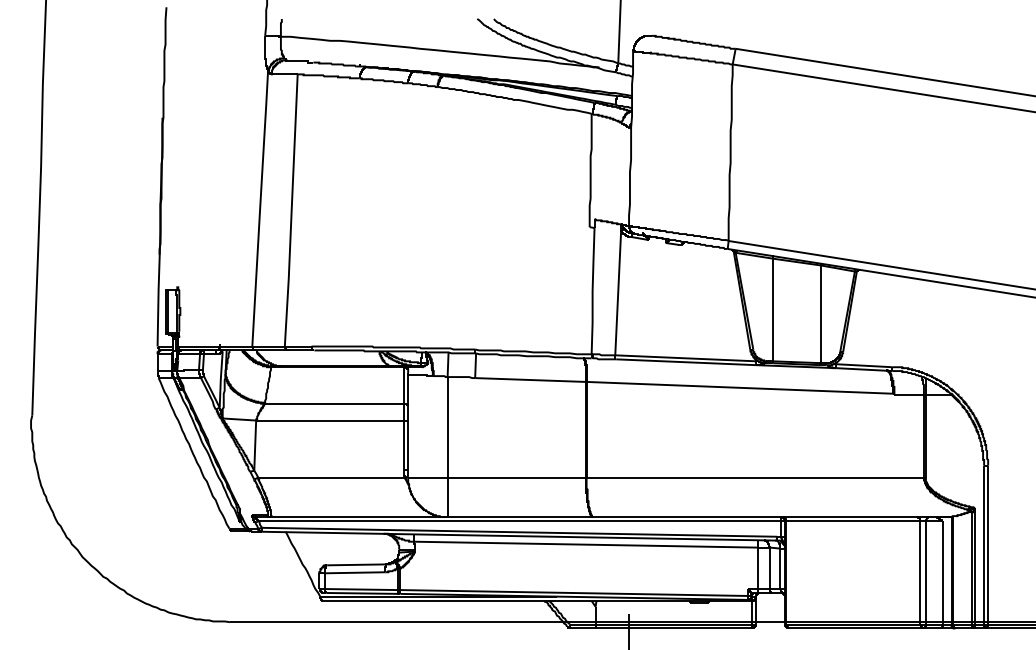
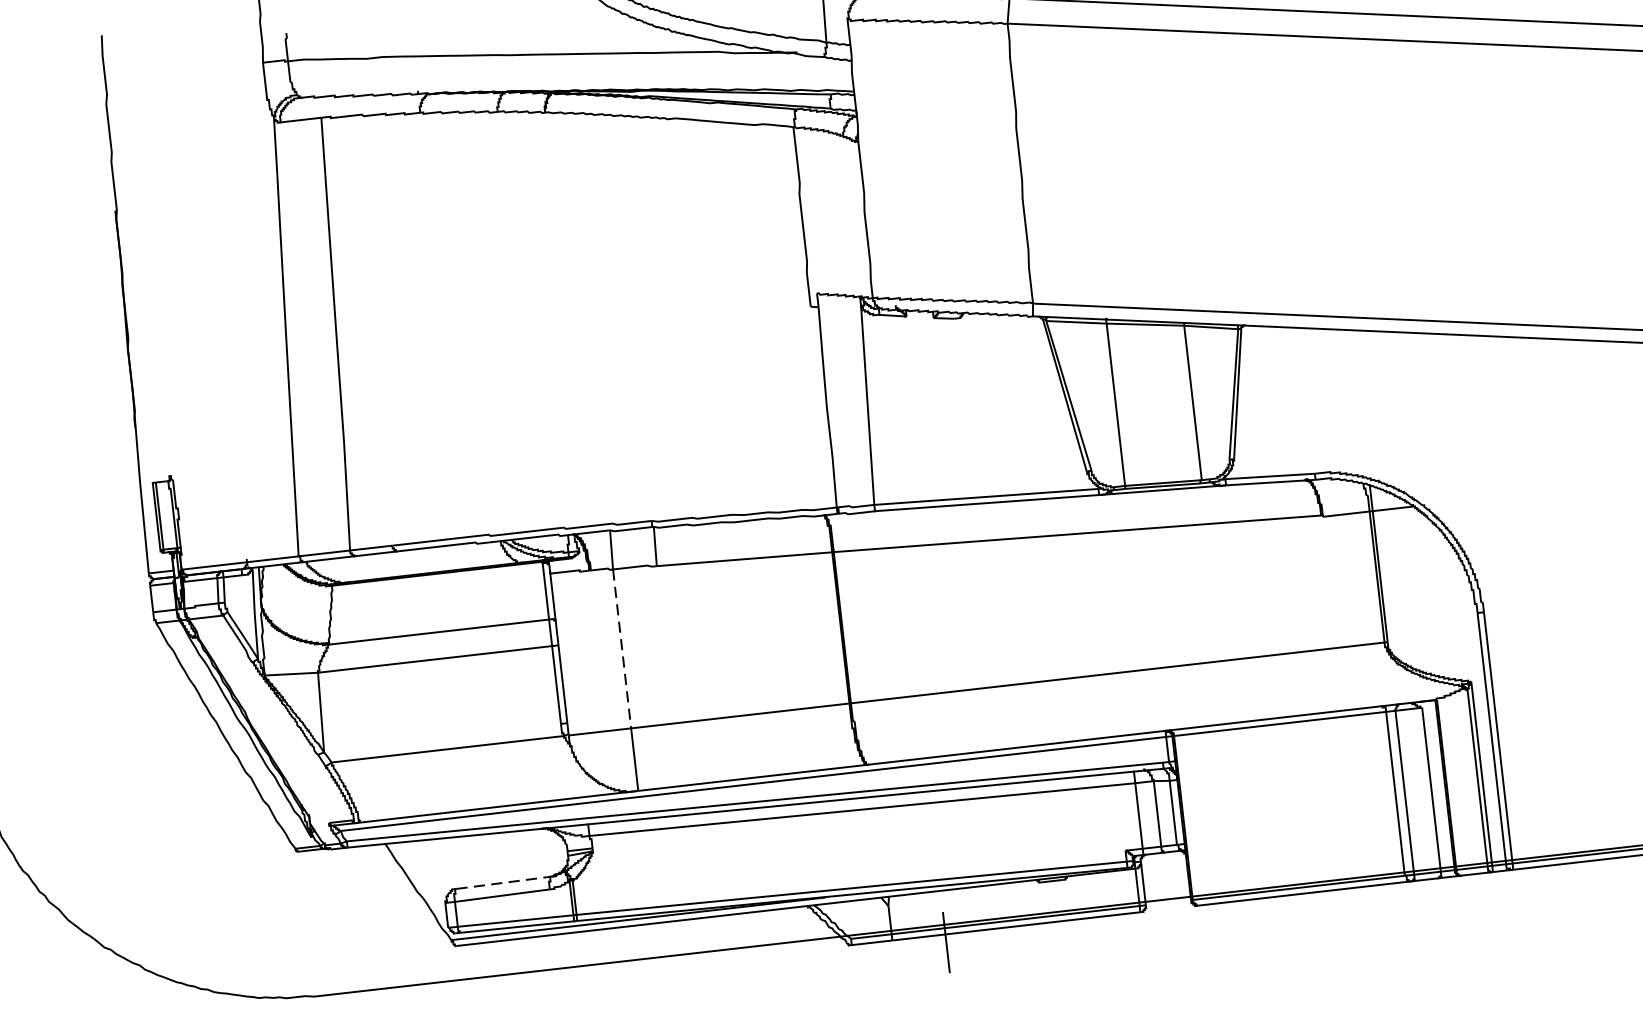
line: (447, 427) -> (621, 649), solid -> dashed
line: (357, 564) -> (504, 882), solid -> dashed

